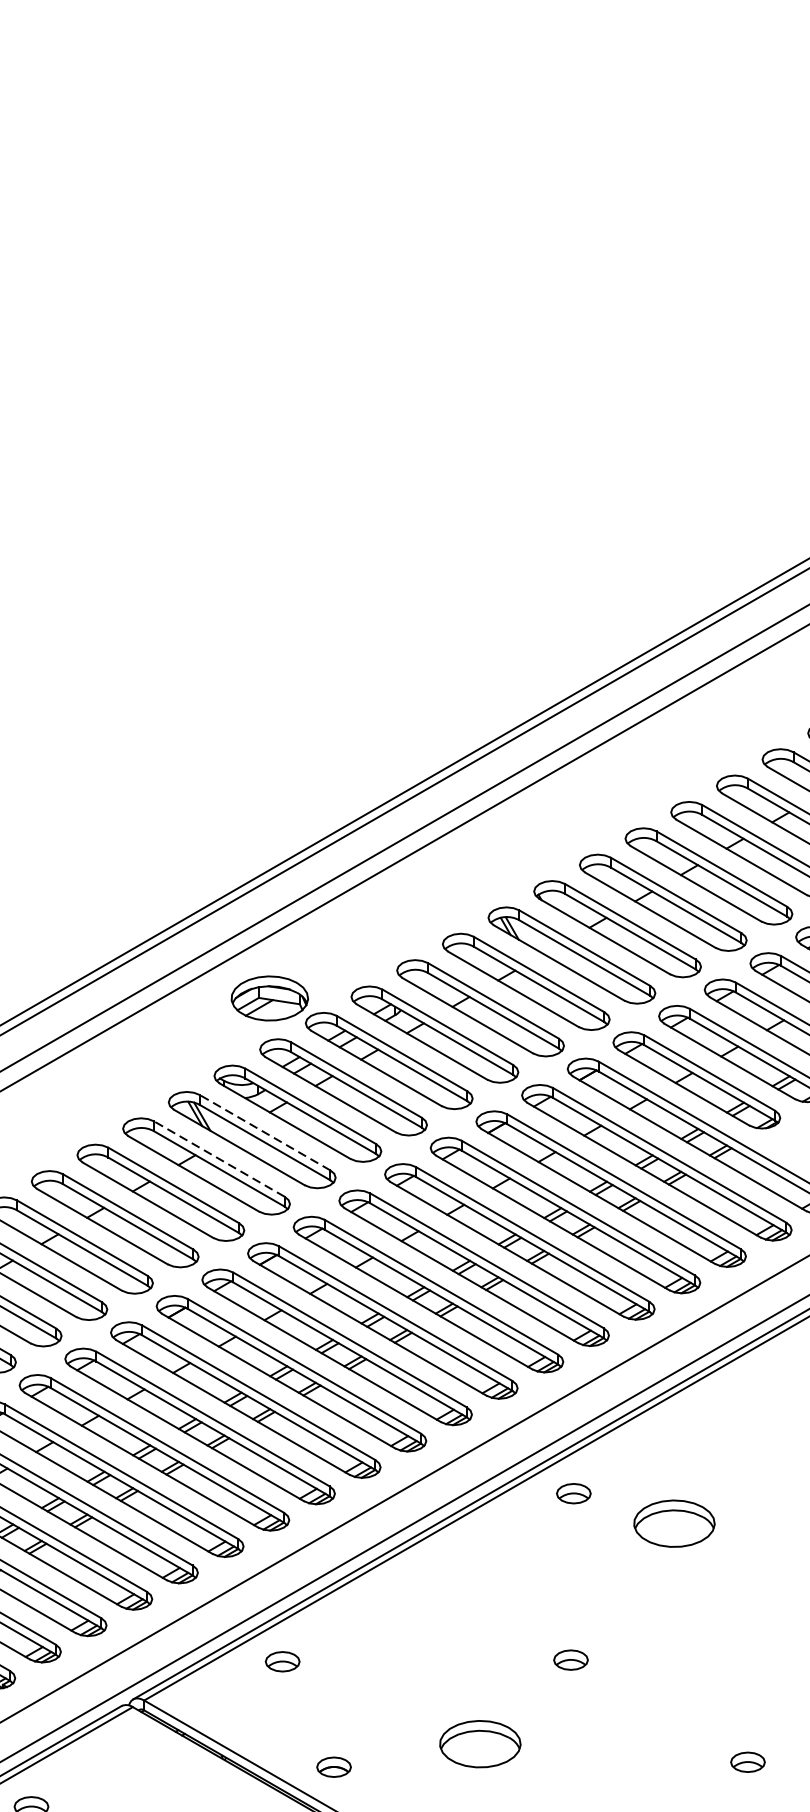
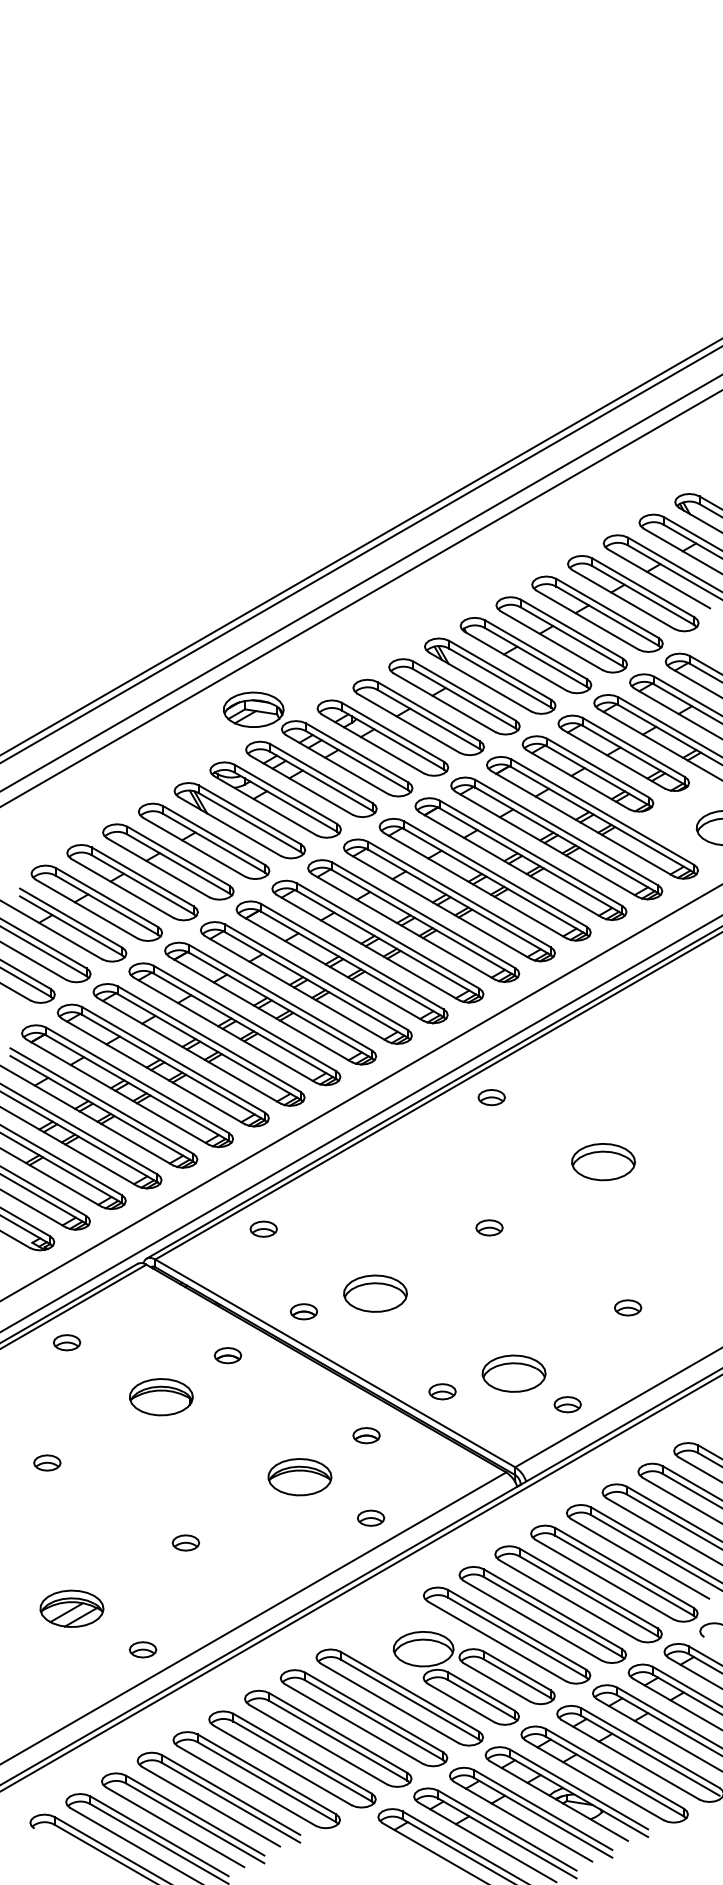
line: (264, 1132) -> (249, 814), dashed -> solid
line: (218, 1158) -> (213, 835), dashed -> solid
part: (674, 1524) -> (603, 1162), moved
part: (480, 1743) -> (375, 1293), moved

